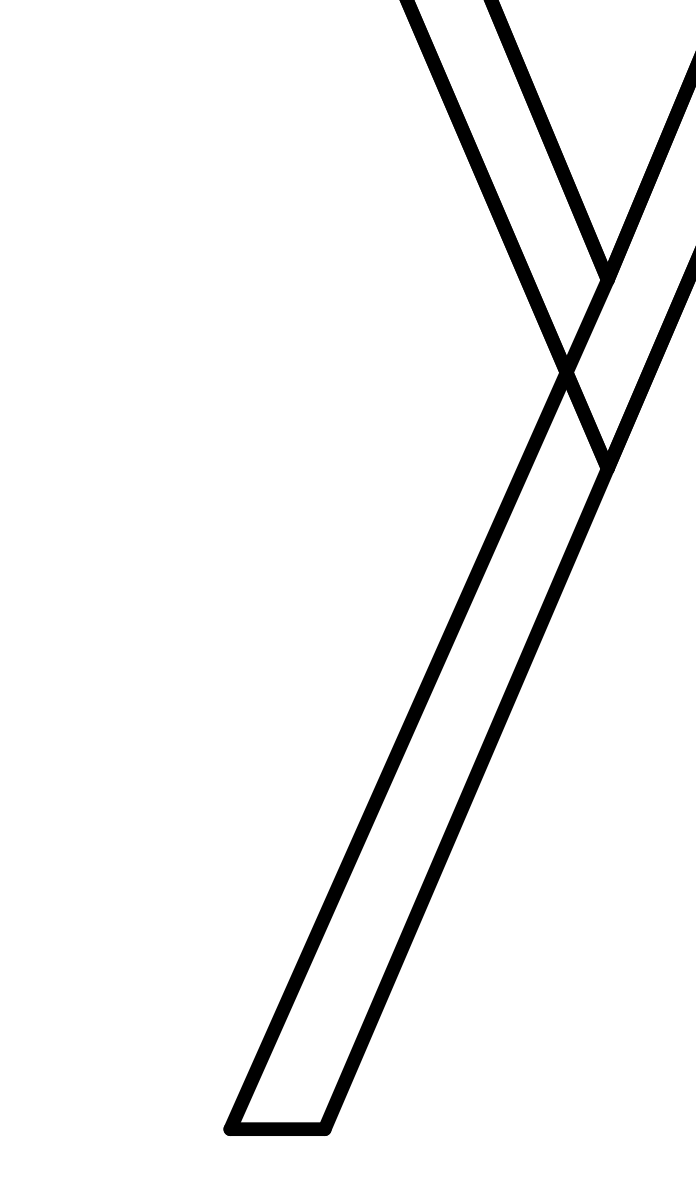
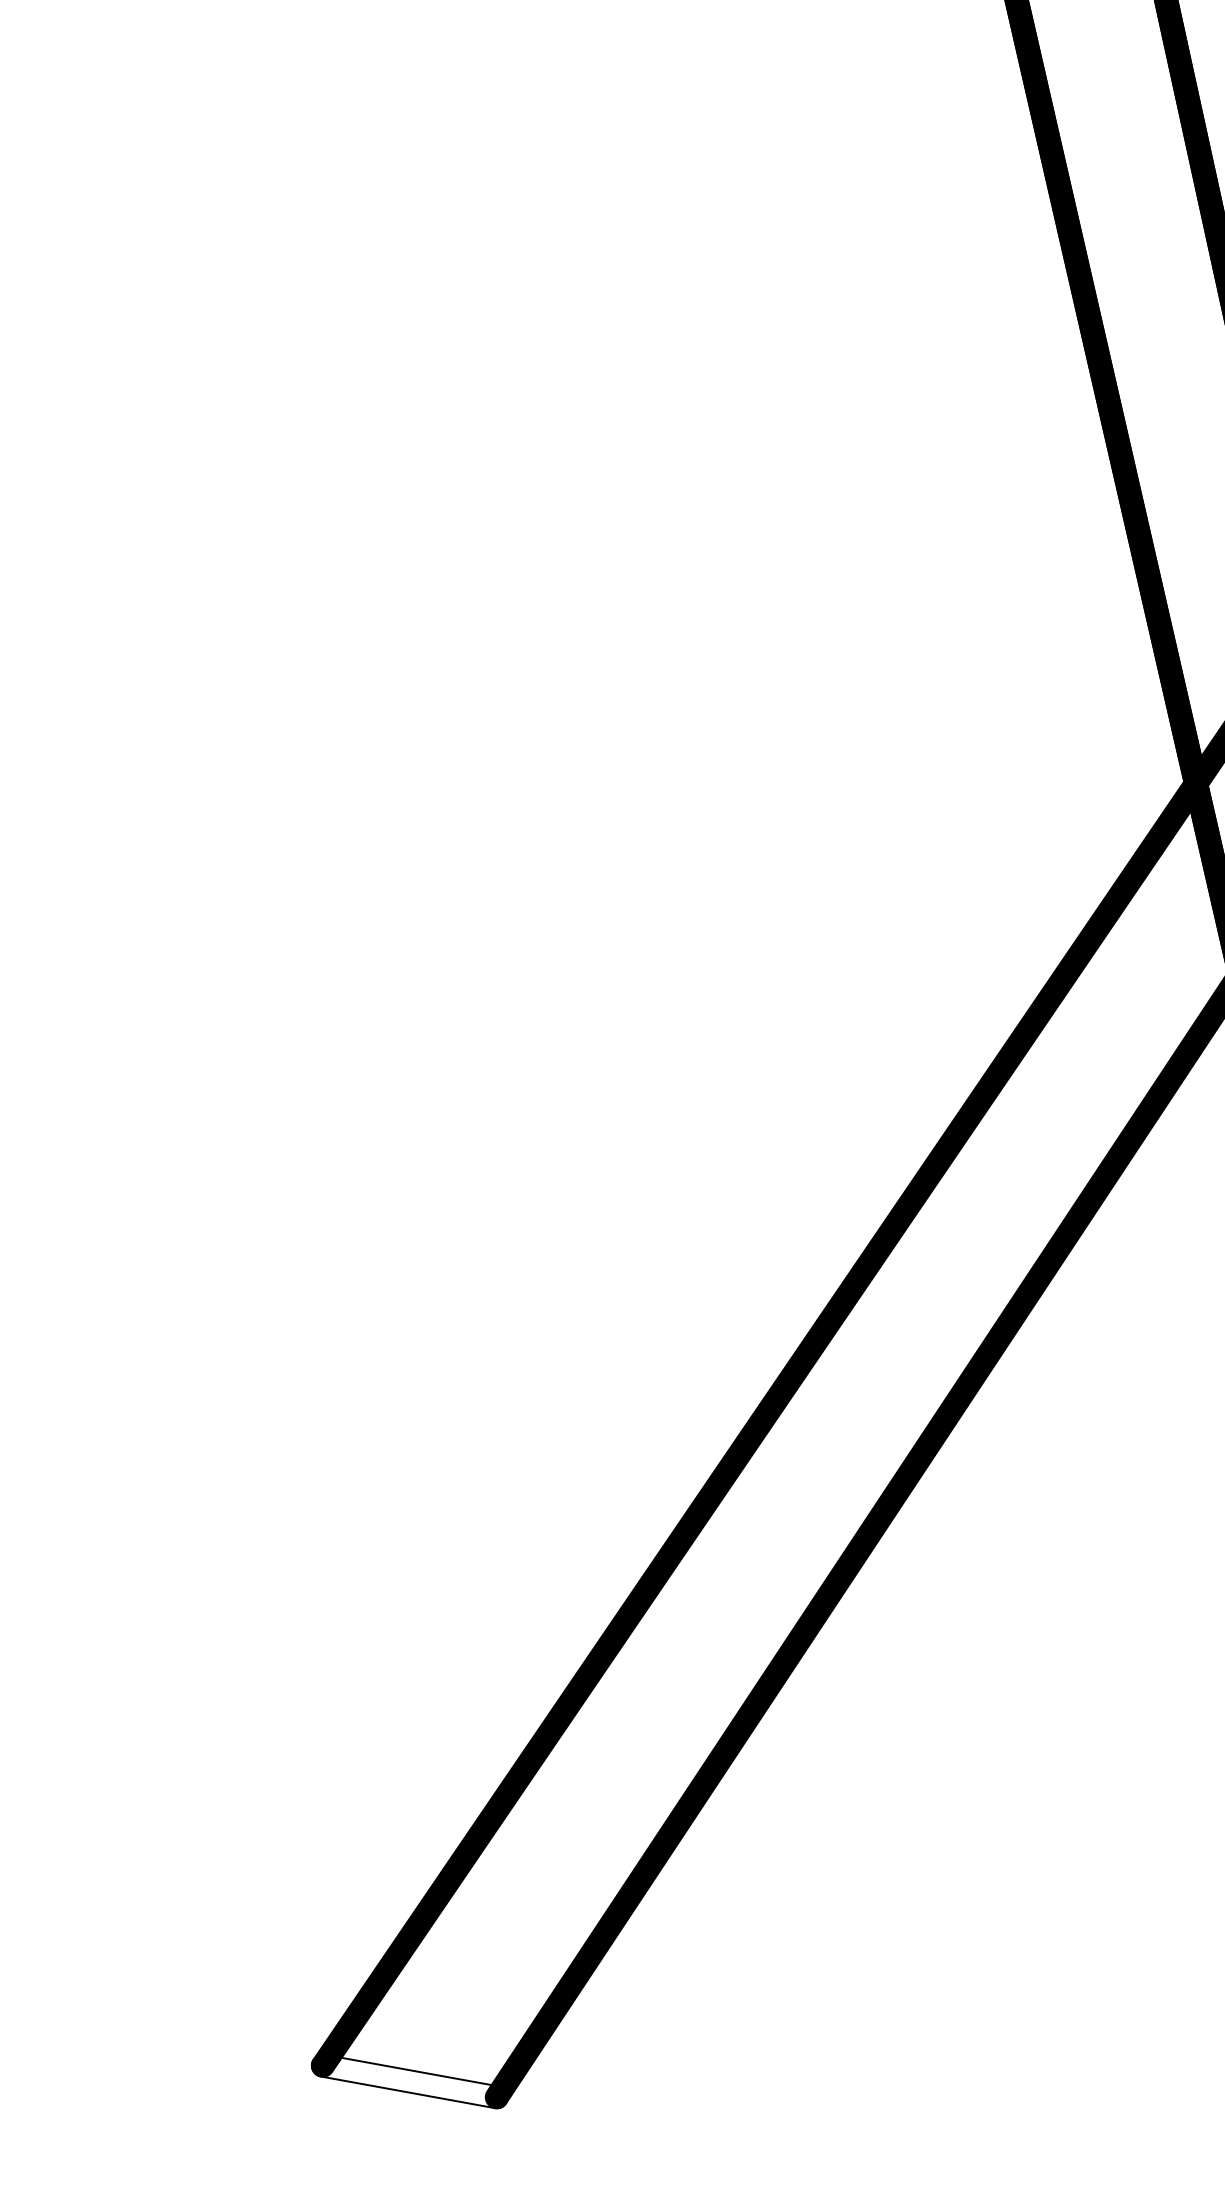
fill: (277, 1129) -> (409, 2082), removed

